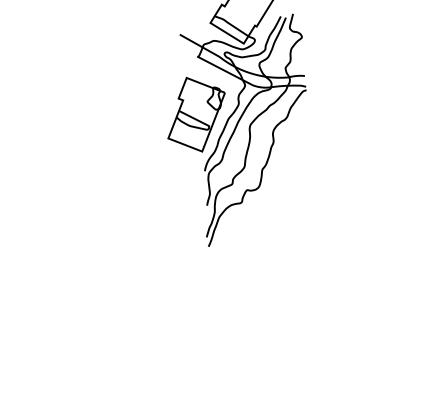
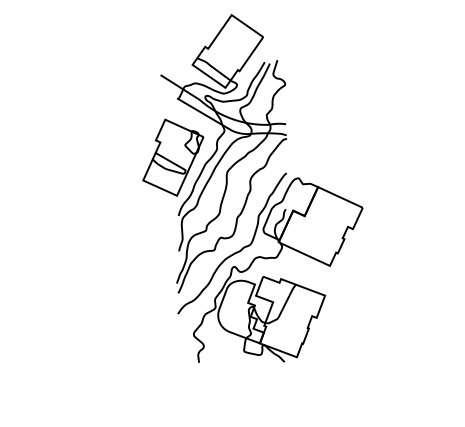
part: (293, 209) -> (267, 259), added

